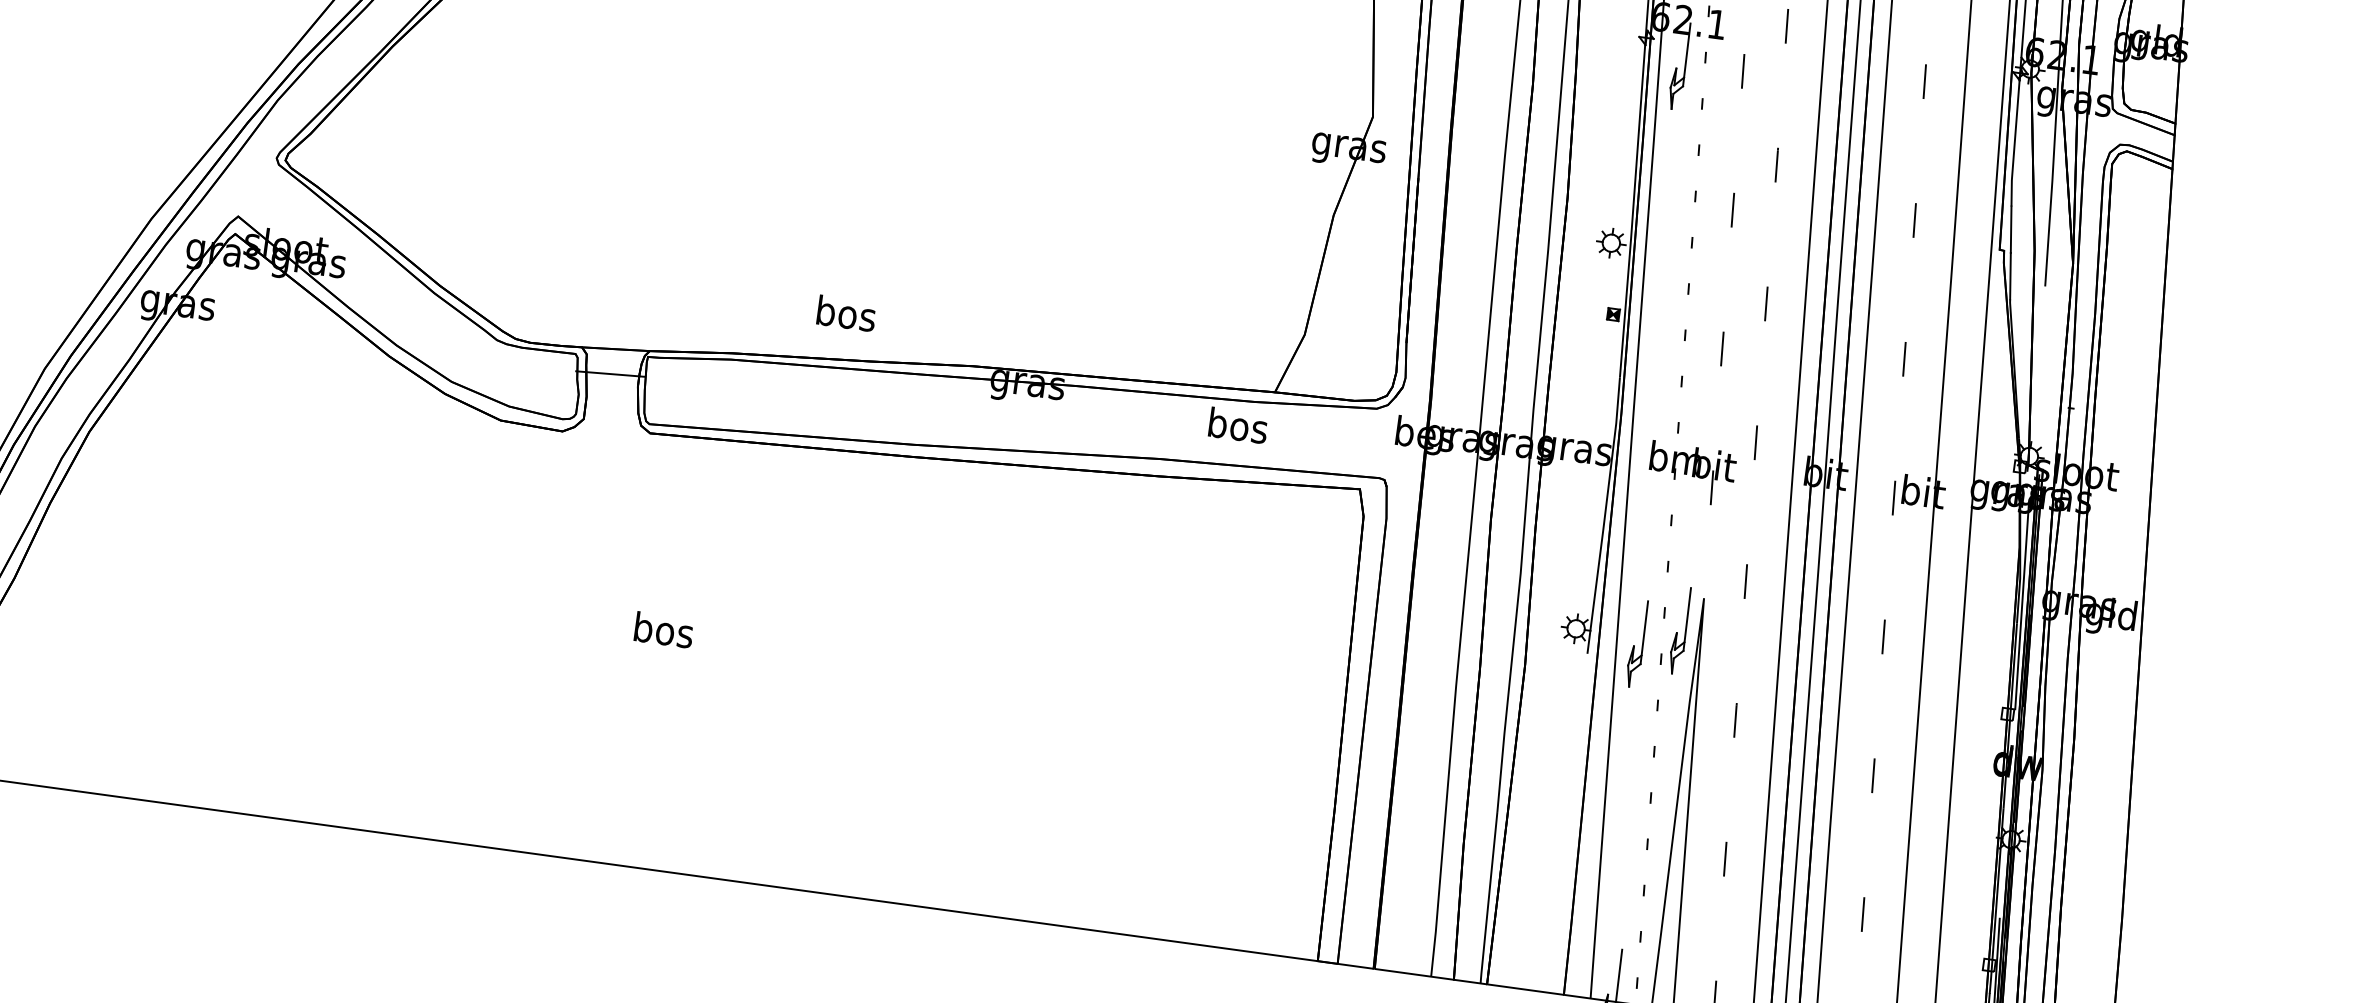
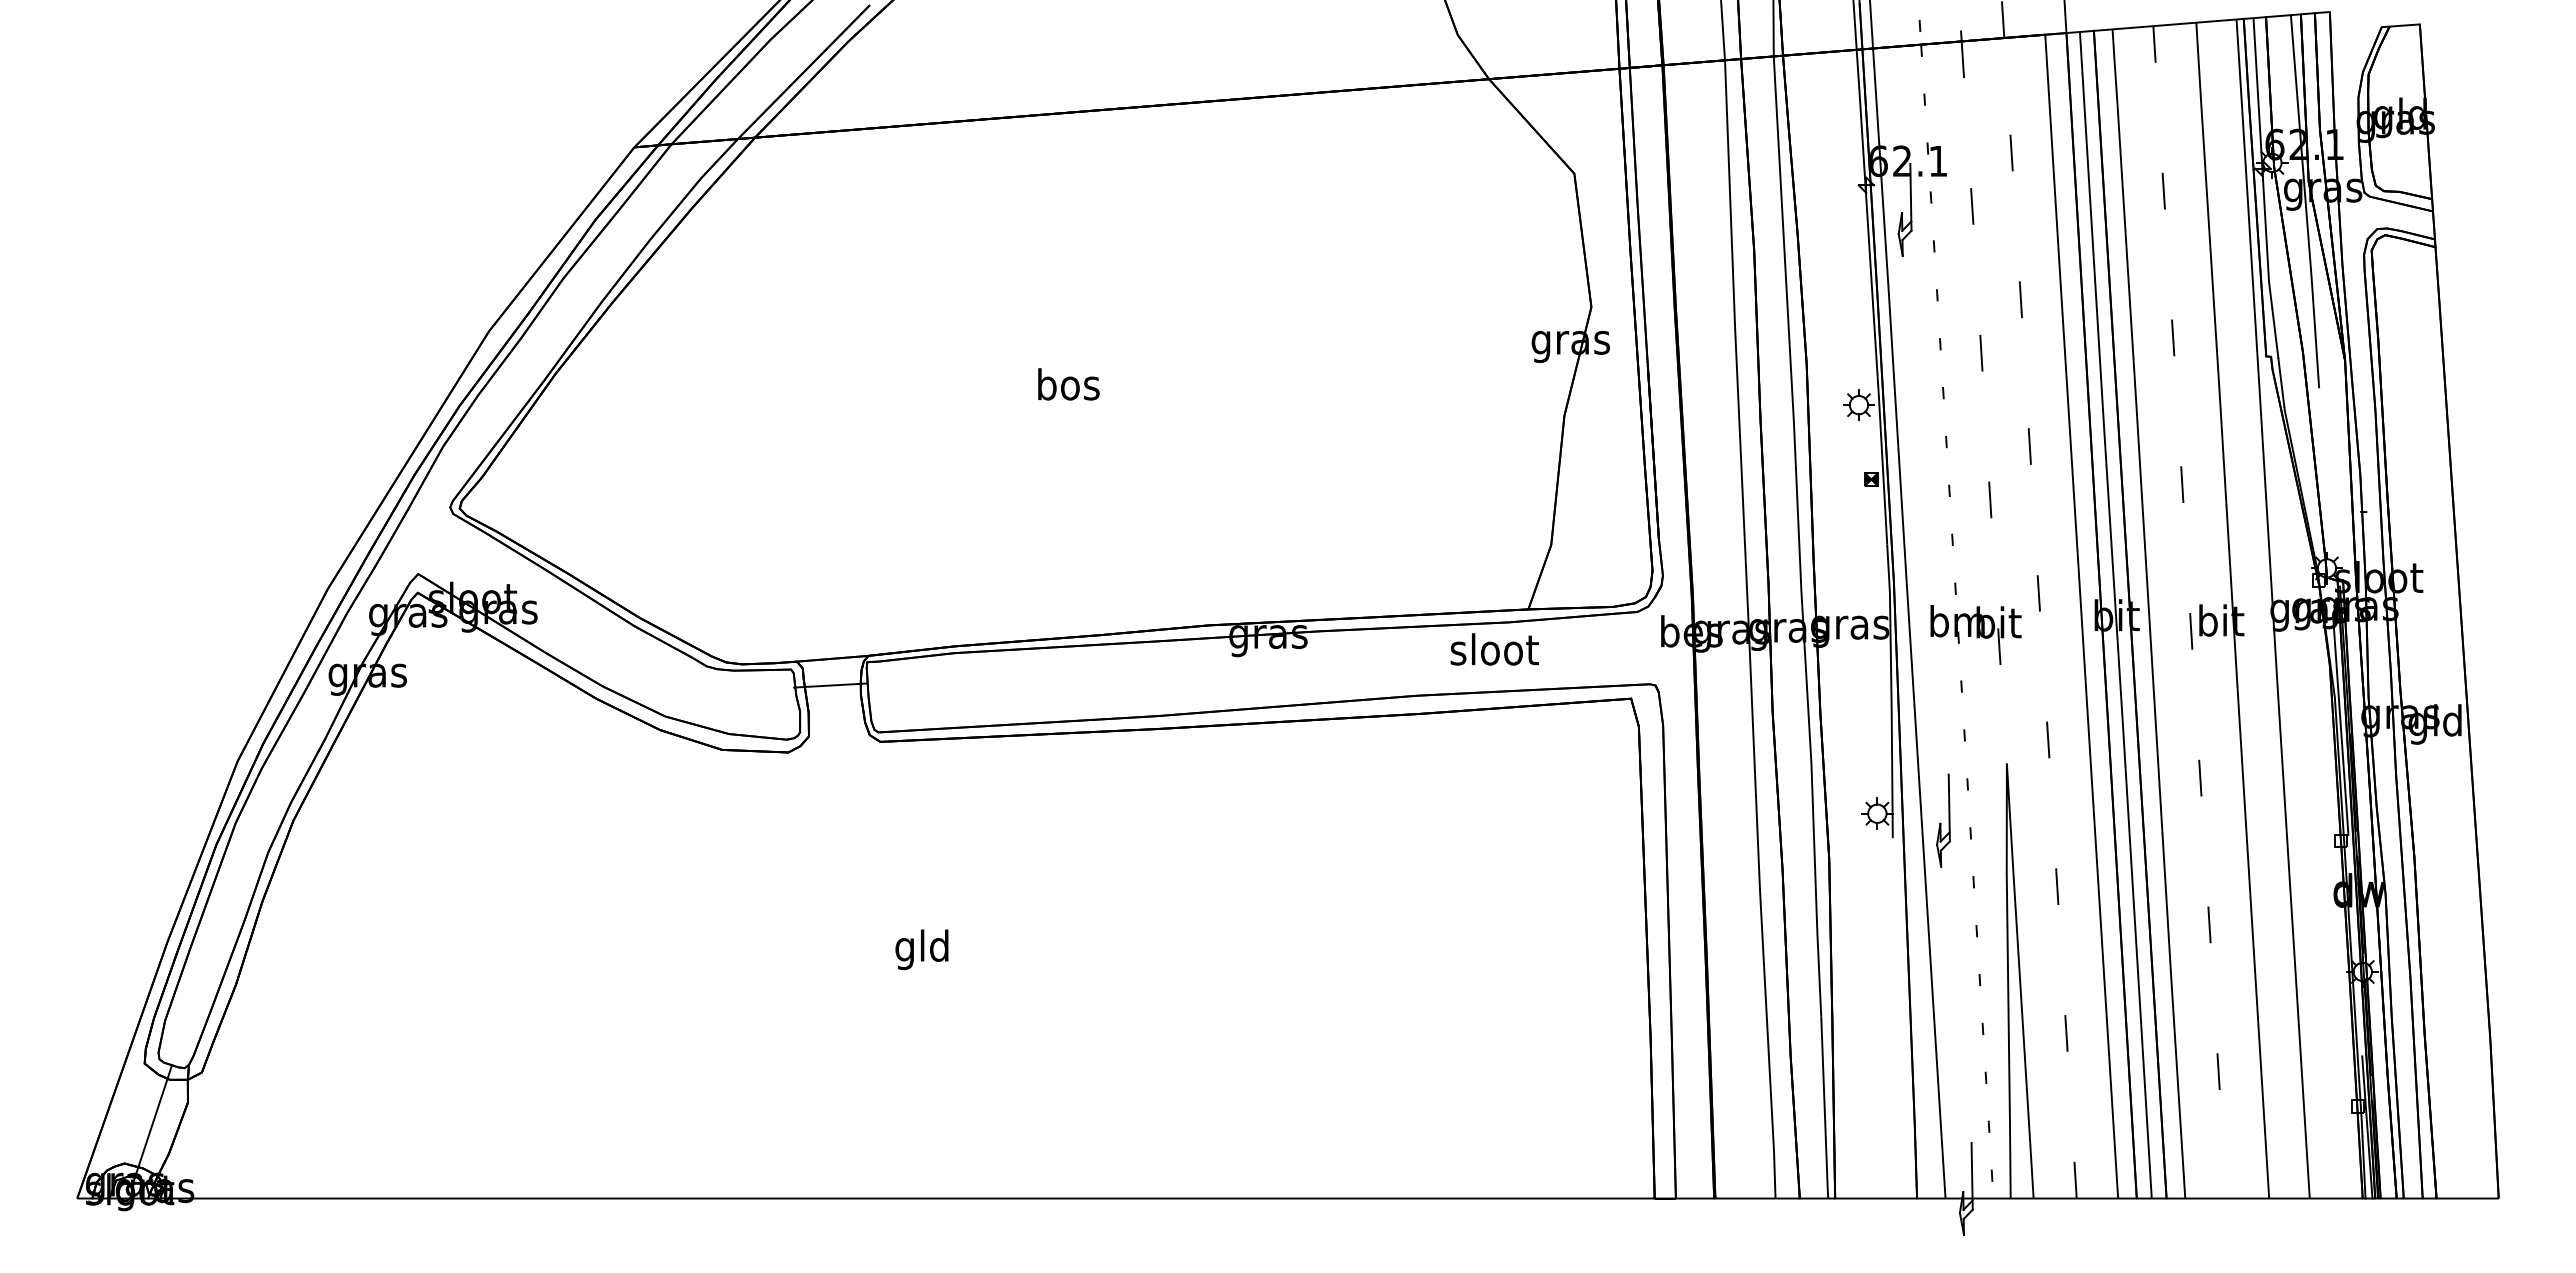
text: (846, 313) -> (1068, 384), moved
text: (1238, 425) -> (1494, 649), bos -> sloot
part: (1680, 630) -> (1986, 800), removed
text: (663, 633) -> (923, 949), bos -> gld

